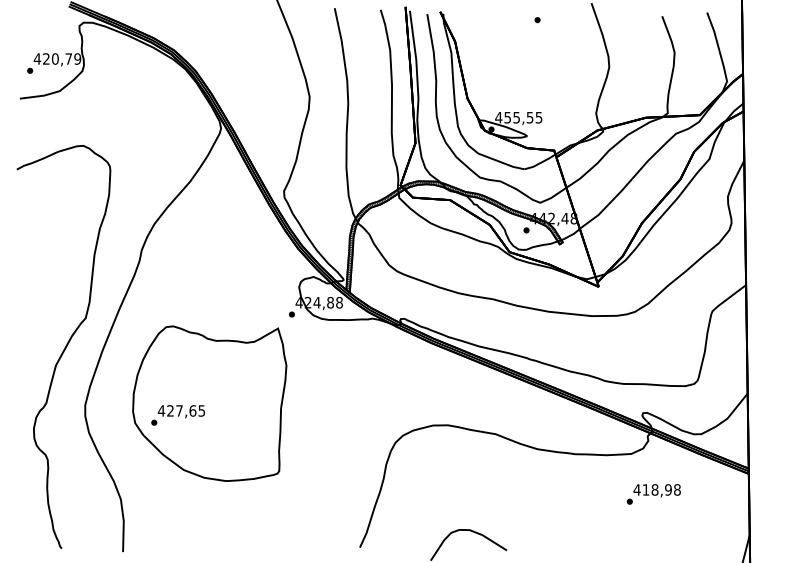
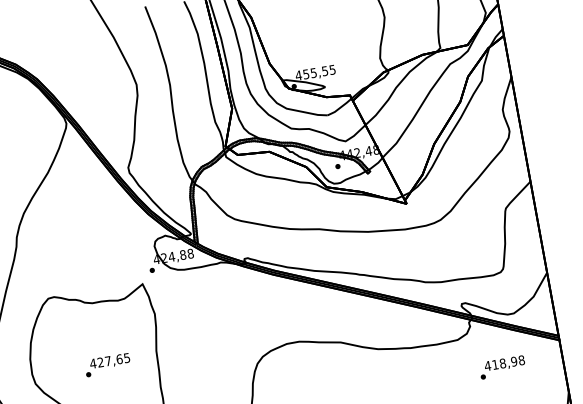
text: (178, 415) -> (108, 365), moved
text: (653, 494) -> (502, 367), moved

